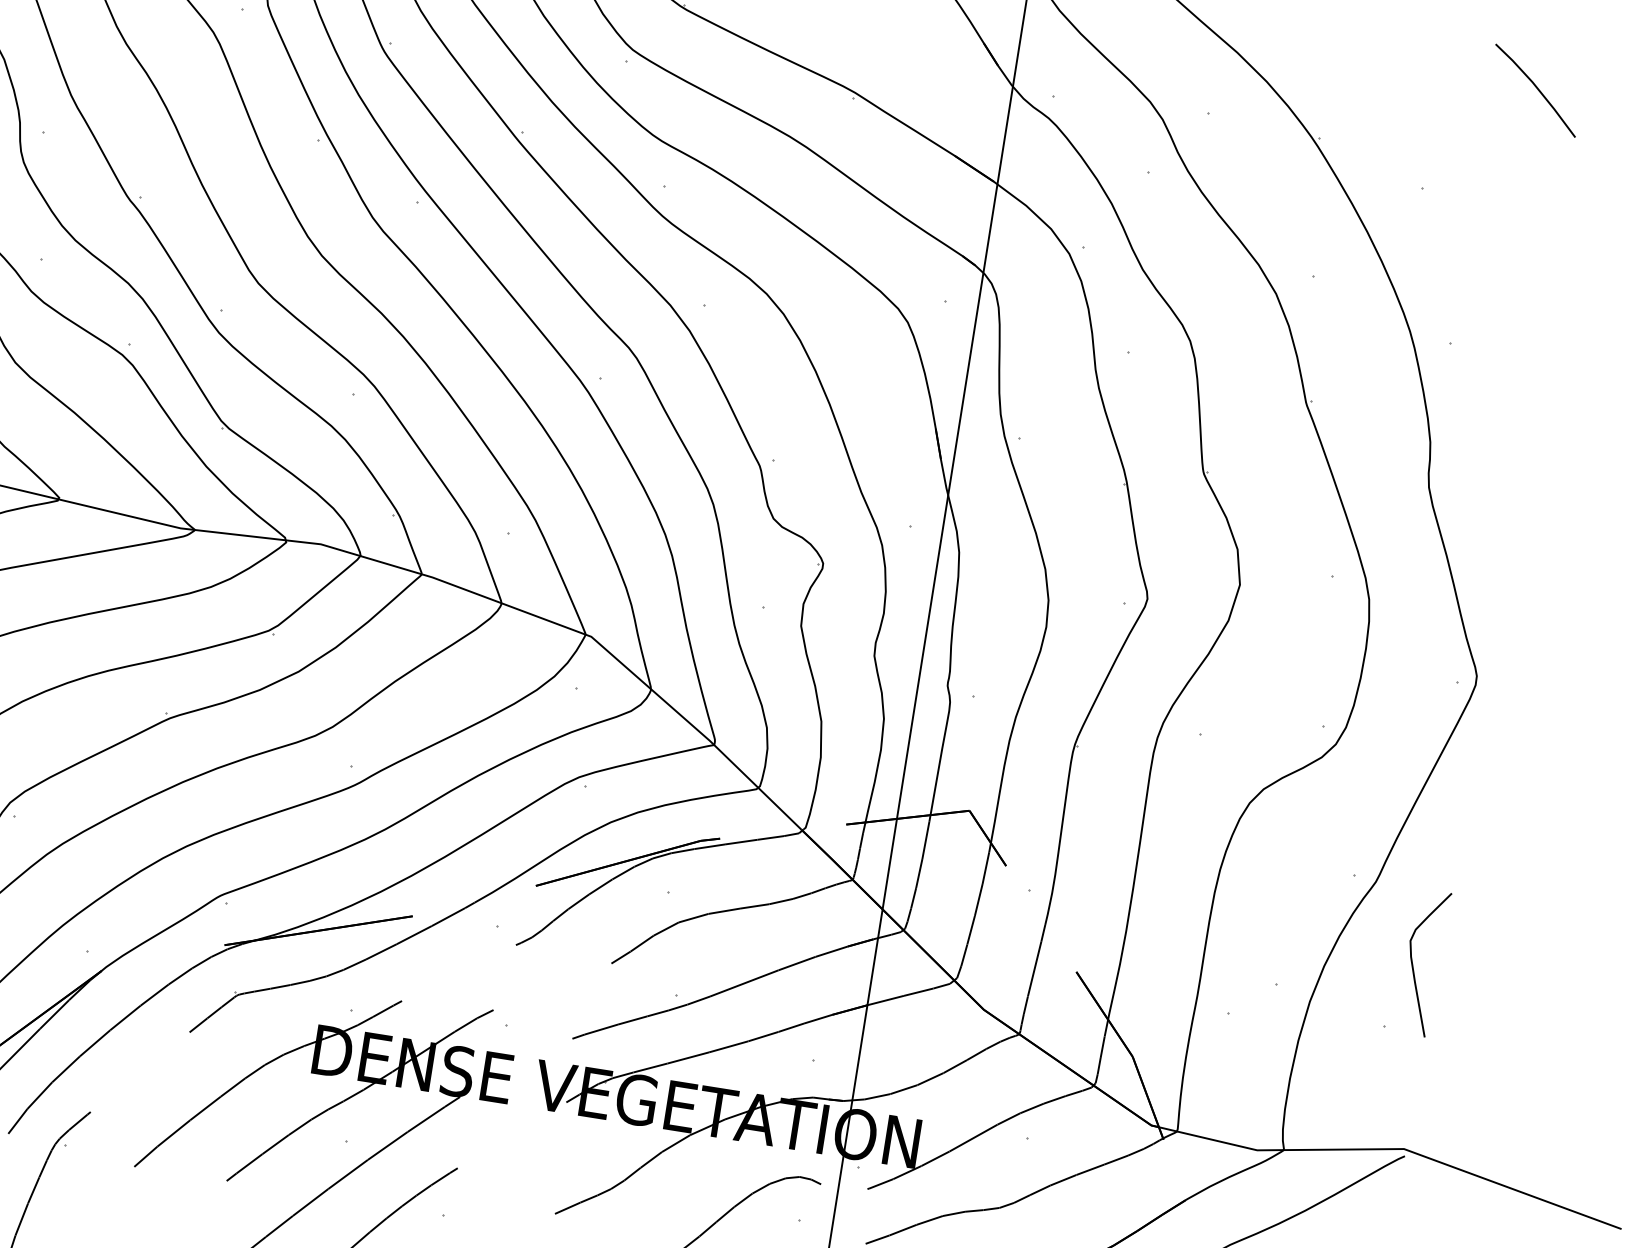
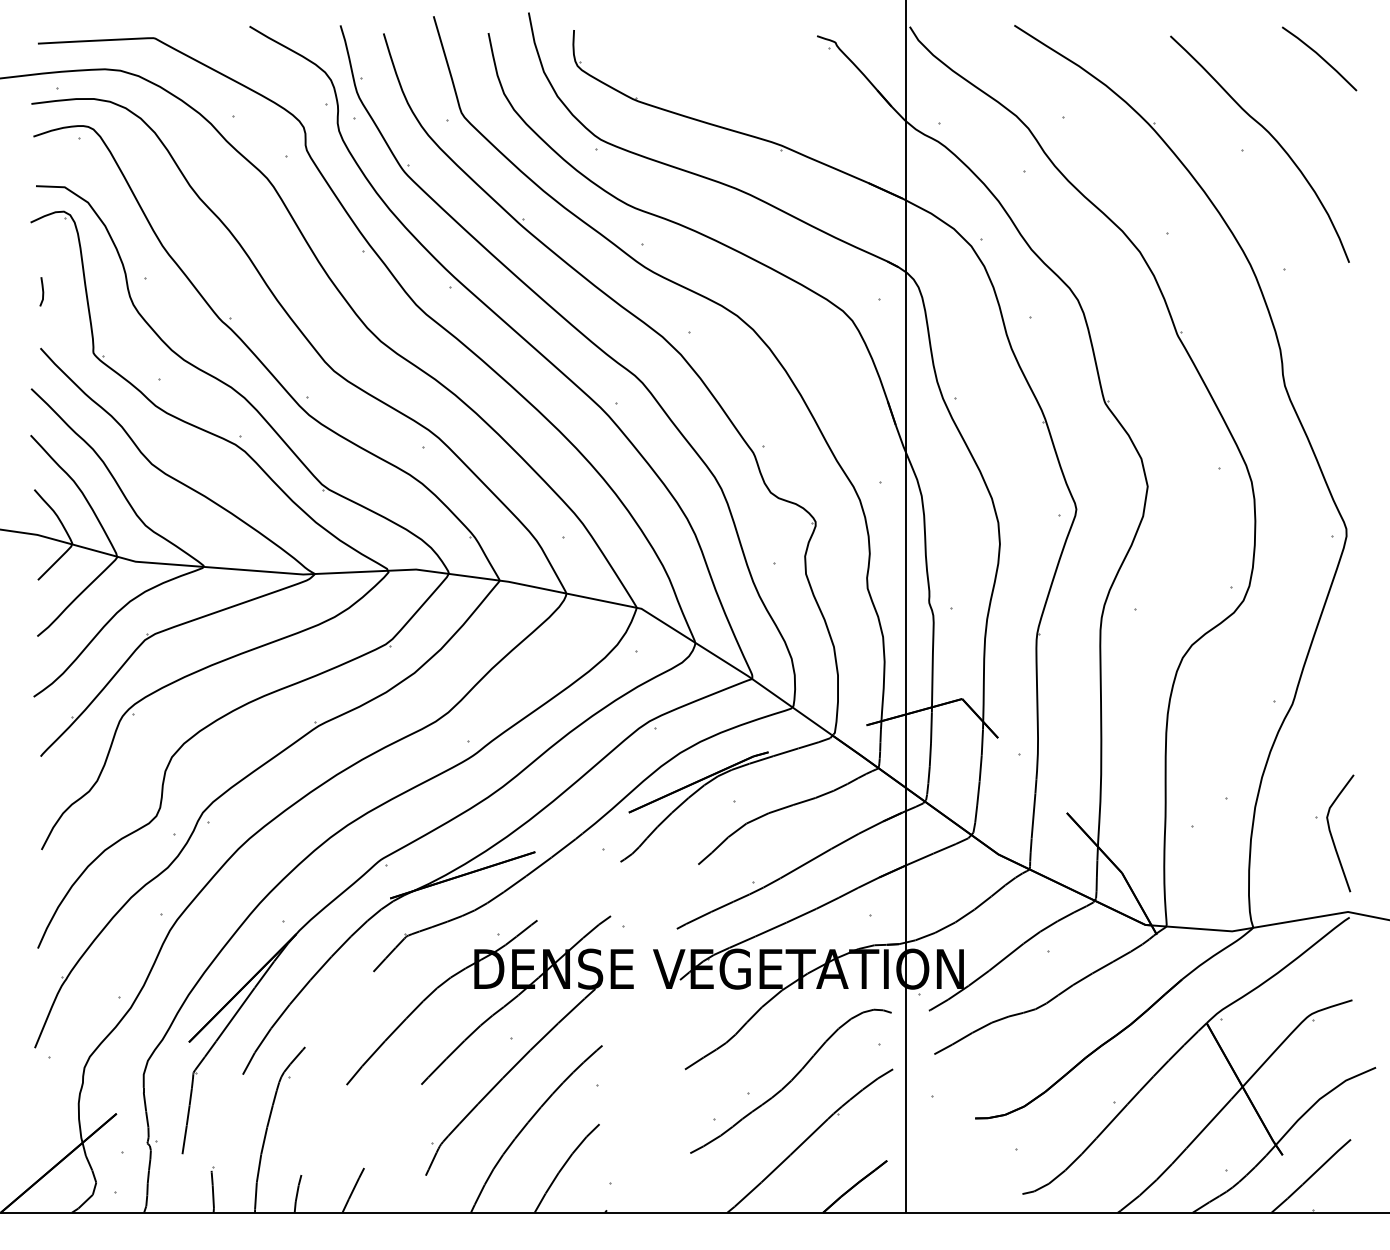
curve: (1463, 181) -> (1273, 139), added
curve: (1413, 963) -> (1332, 835), moved

